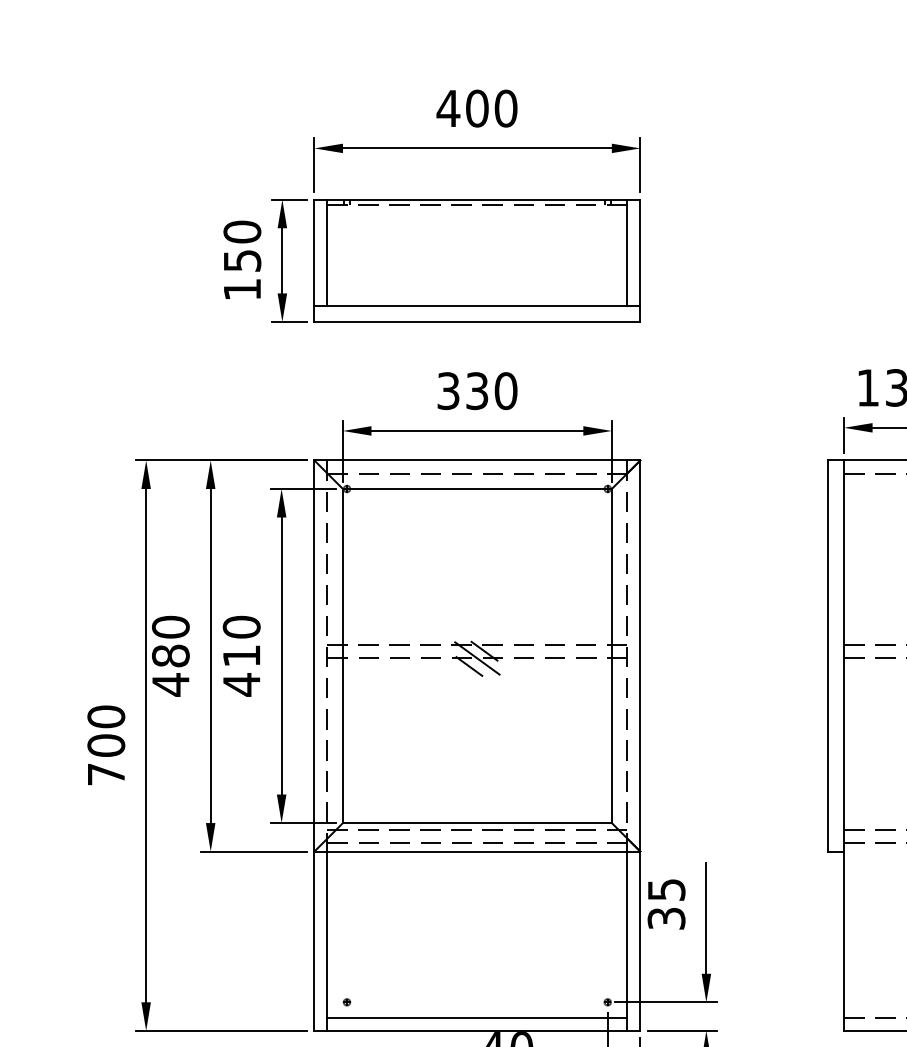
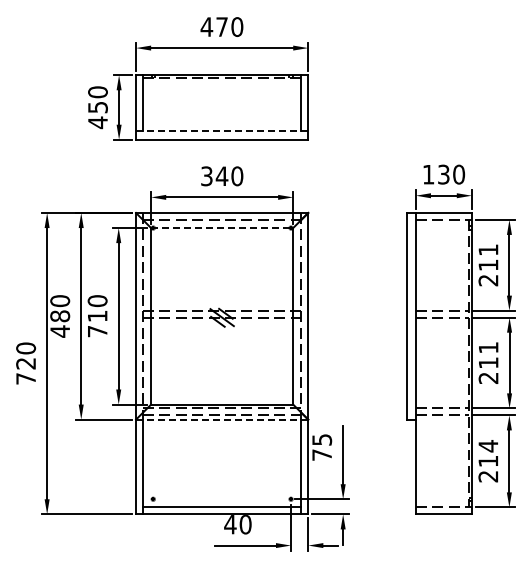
text: (478, 107) -> (222, 26), 400 -> 470
text: (241, 289) -> (97, 122), 150 -> 450
line: (476, 306) -> (221, 131), solid -> dashed
text: (476, 391) -> (221, 176), 330 -> 340
line: (478, 489) -> (222, 228), solid -> dashed
text: (241, 684) -> (97, 331), 410 -> 710
text: (107, 745) -> (26, 363), 700 -> 720
line: (478, 851) -> (222, 419), solid -> dashed
text: (667, 917) -> (322, 454), 35 -> 75

